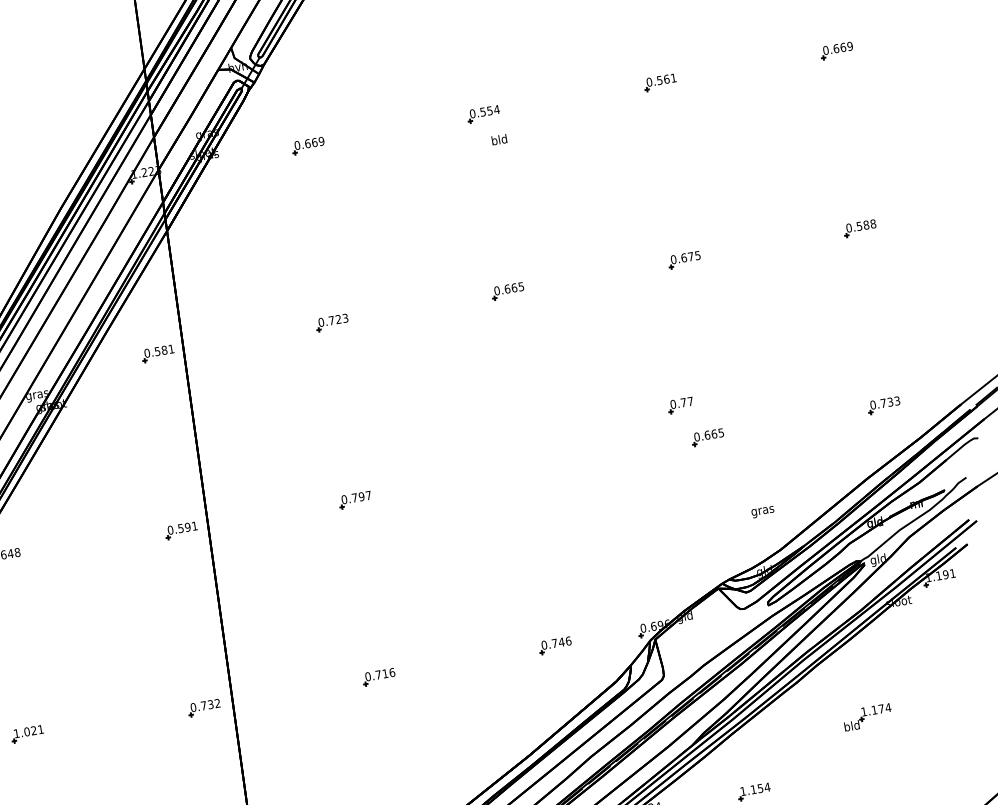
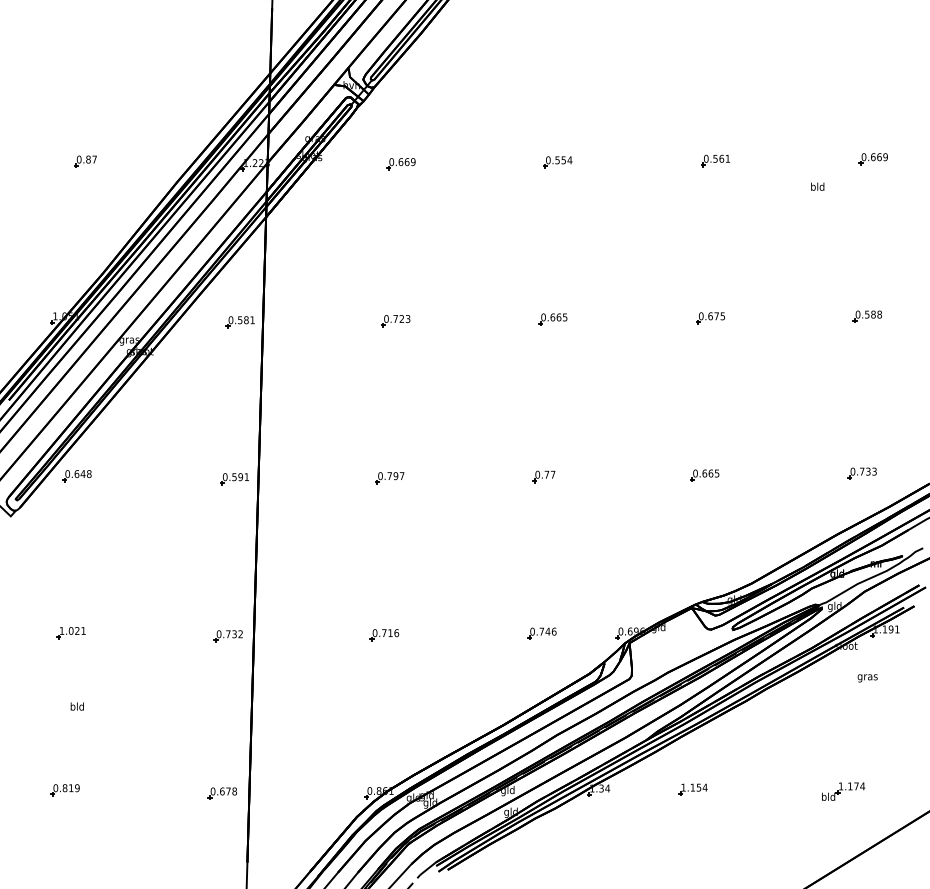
text: (499, 139) -> (817, 186), moved
part: (680, 405) -> (543, 476), moved
text: (762, 512) -> (867, 678), moved
part: (867, 717) -> (843, 791), moved

